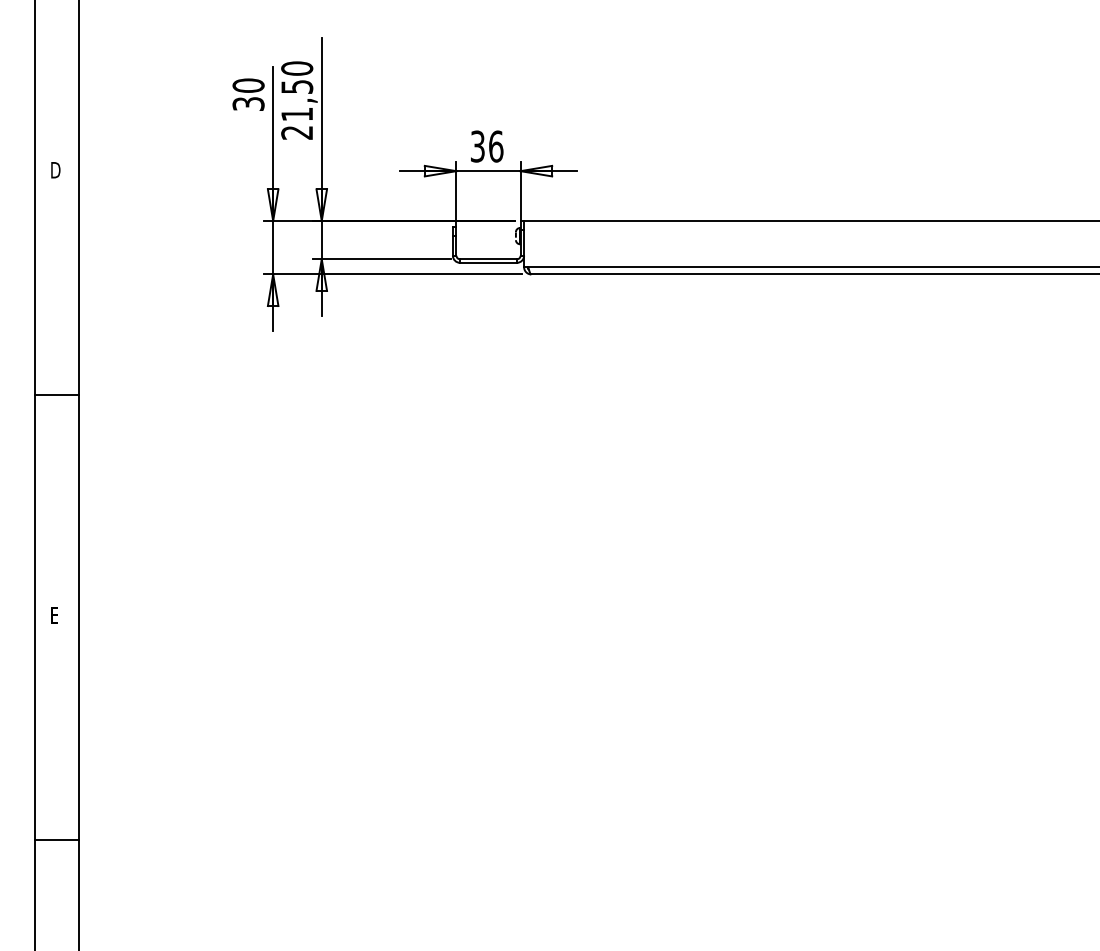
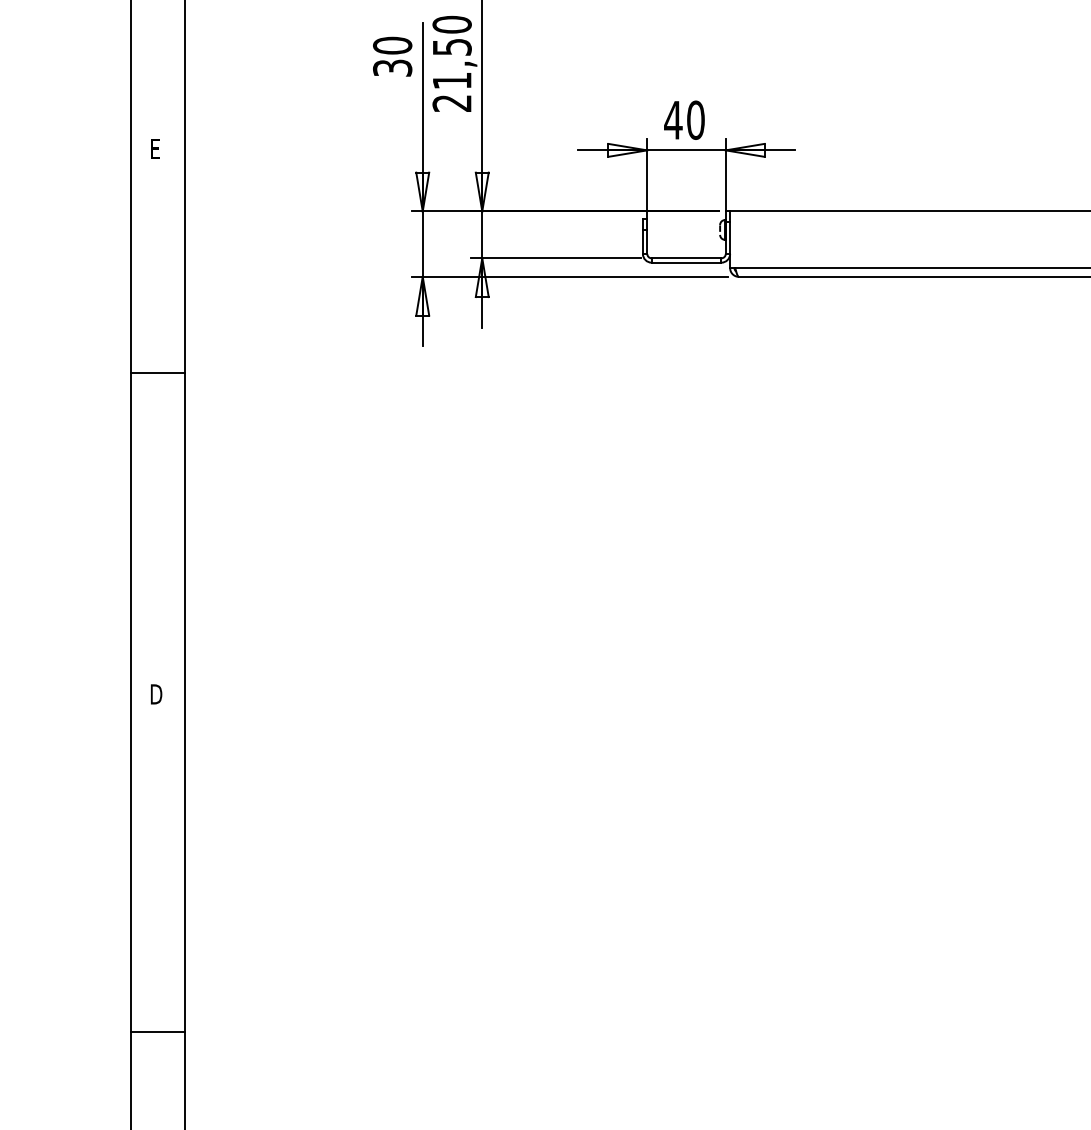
text: (486, 146) -> (684, 120), 36 -> 40
text: (55, 170) -> (156, 149), D -> E
line: (56, 394) -> (157, 372), moved
text: (55, 615) -> (156, 694), E -> D
line: (56, 839) -> (157, 1031), moved

